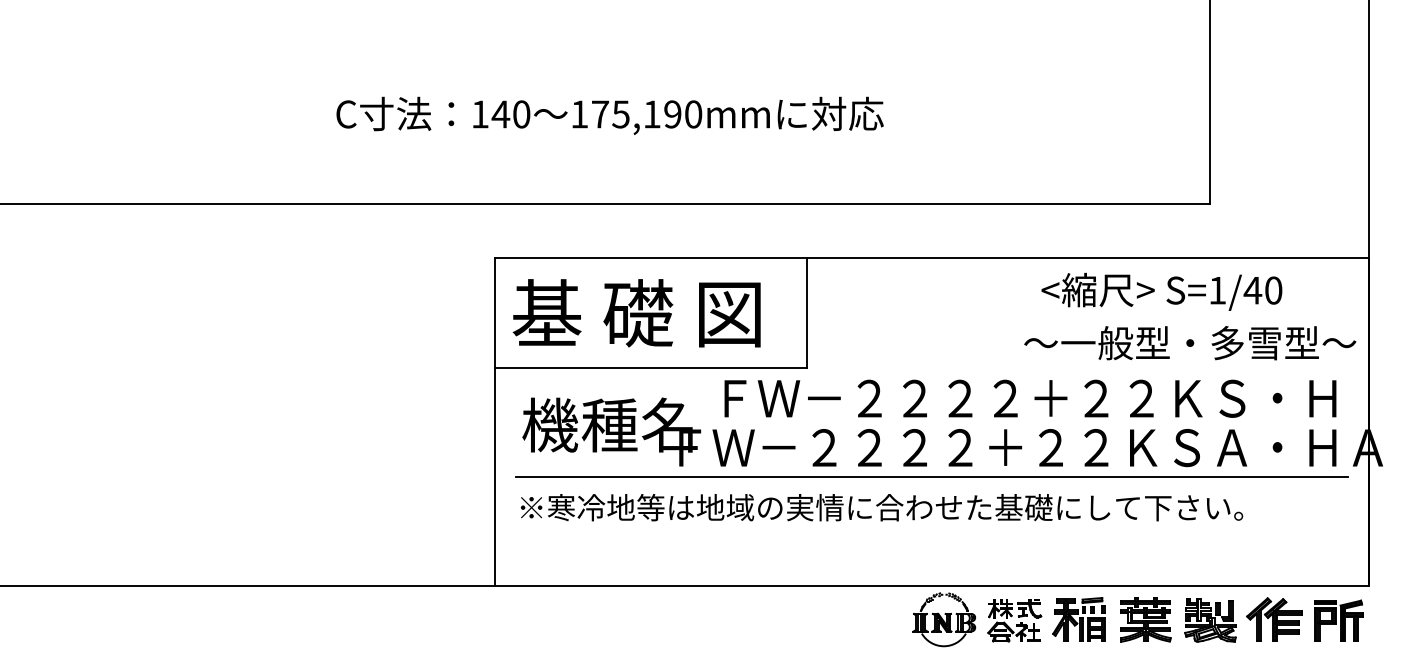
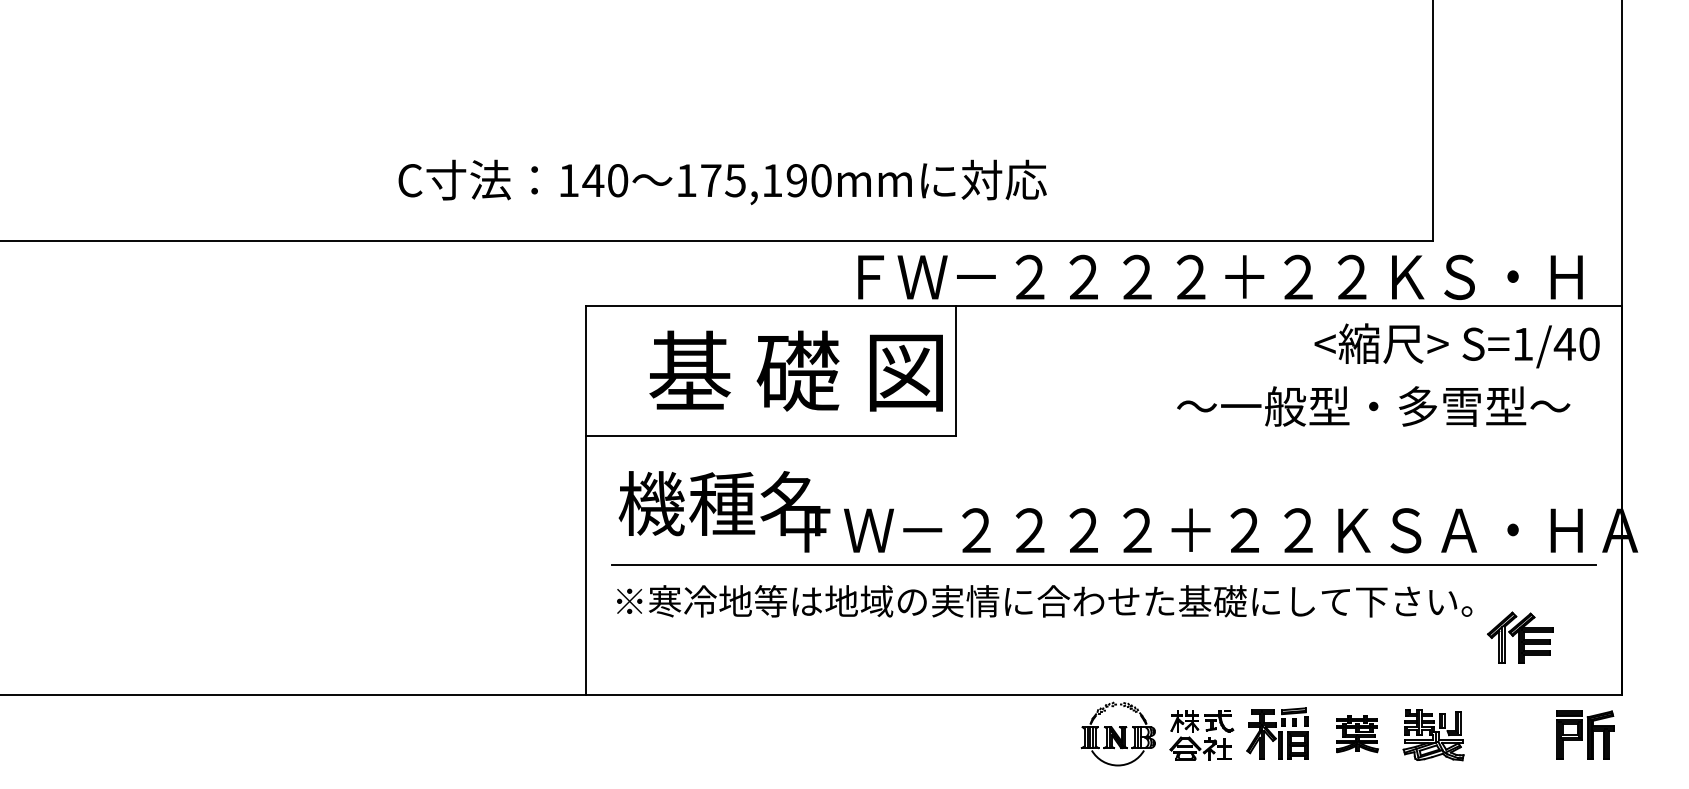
text: (609, 115) -> (722, 181), moved
text: (1161, 291) -> (1456, 345), moved
text: (636, 312) -> (795, 370), moved
text: (1190, 343) -> (1373, 406), moved
text: (1030, 398) -> (1220, 276), moved
part: (1146, 619) -> (1357, 733), size x0.7
part: (1274, 619) -> (1520, 637), moved

